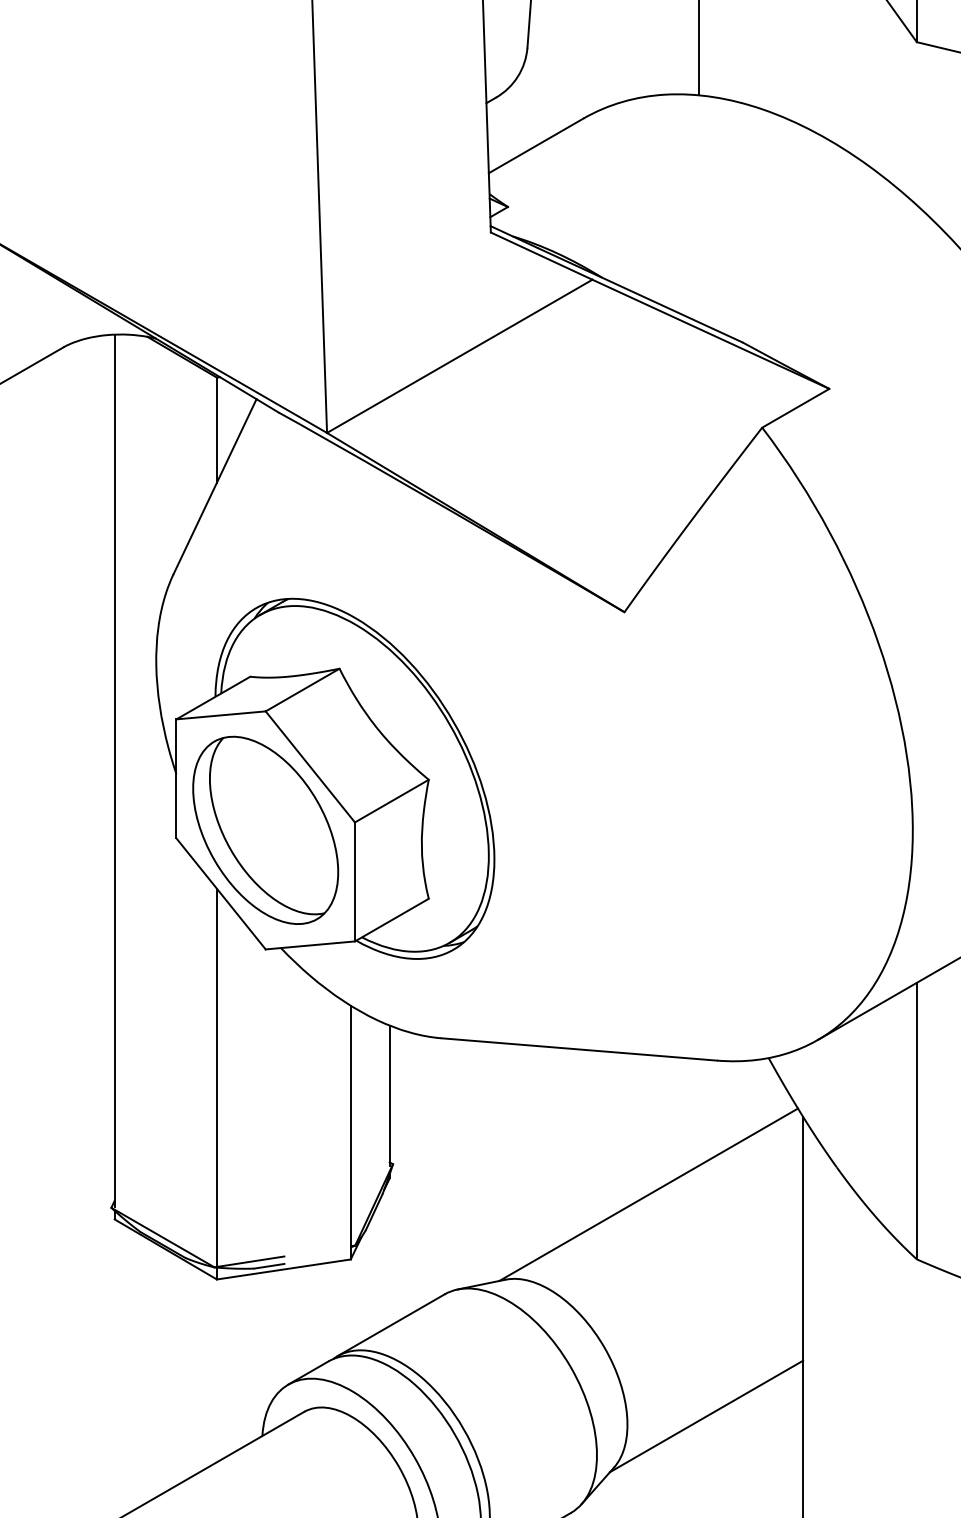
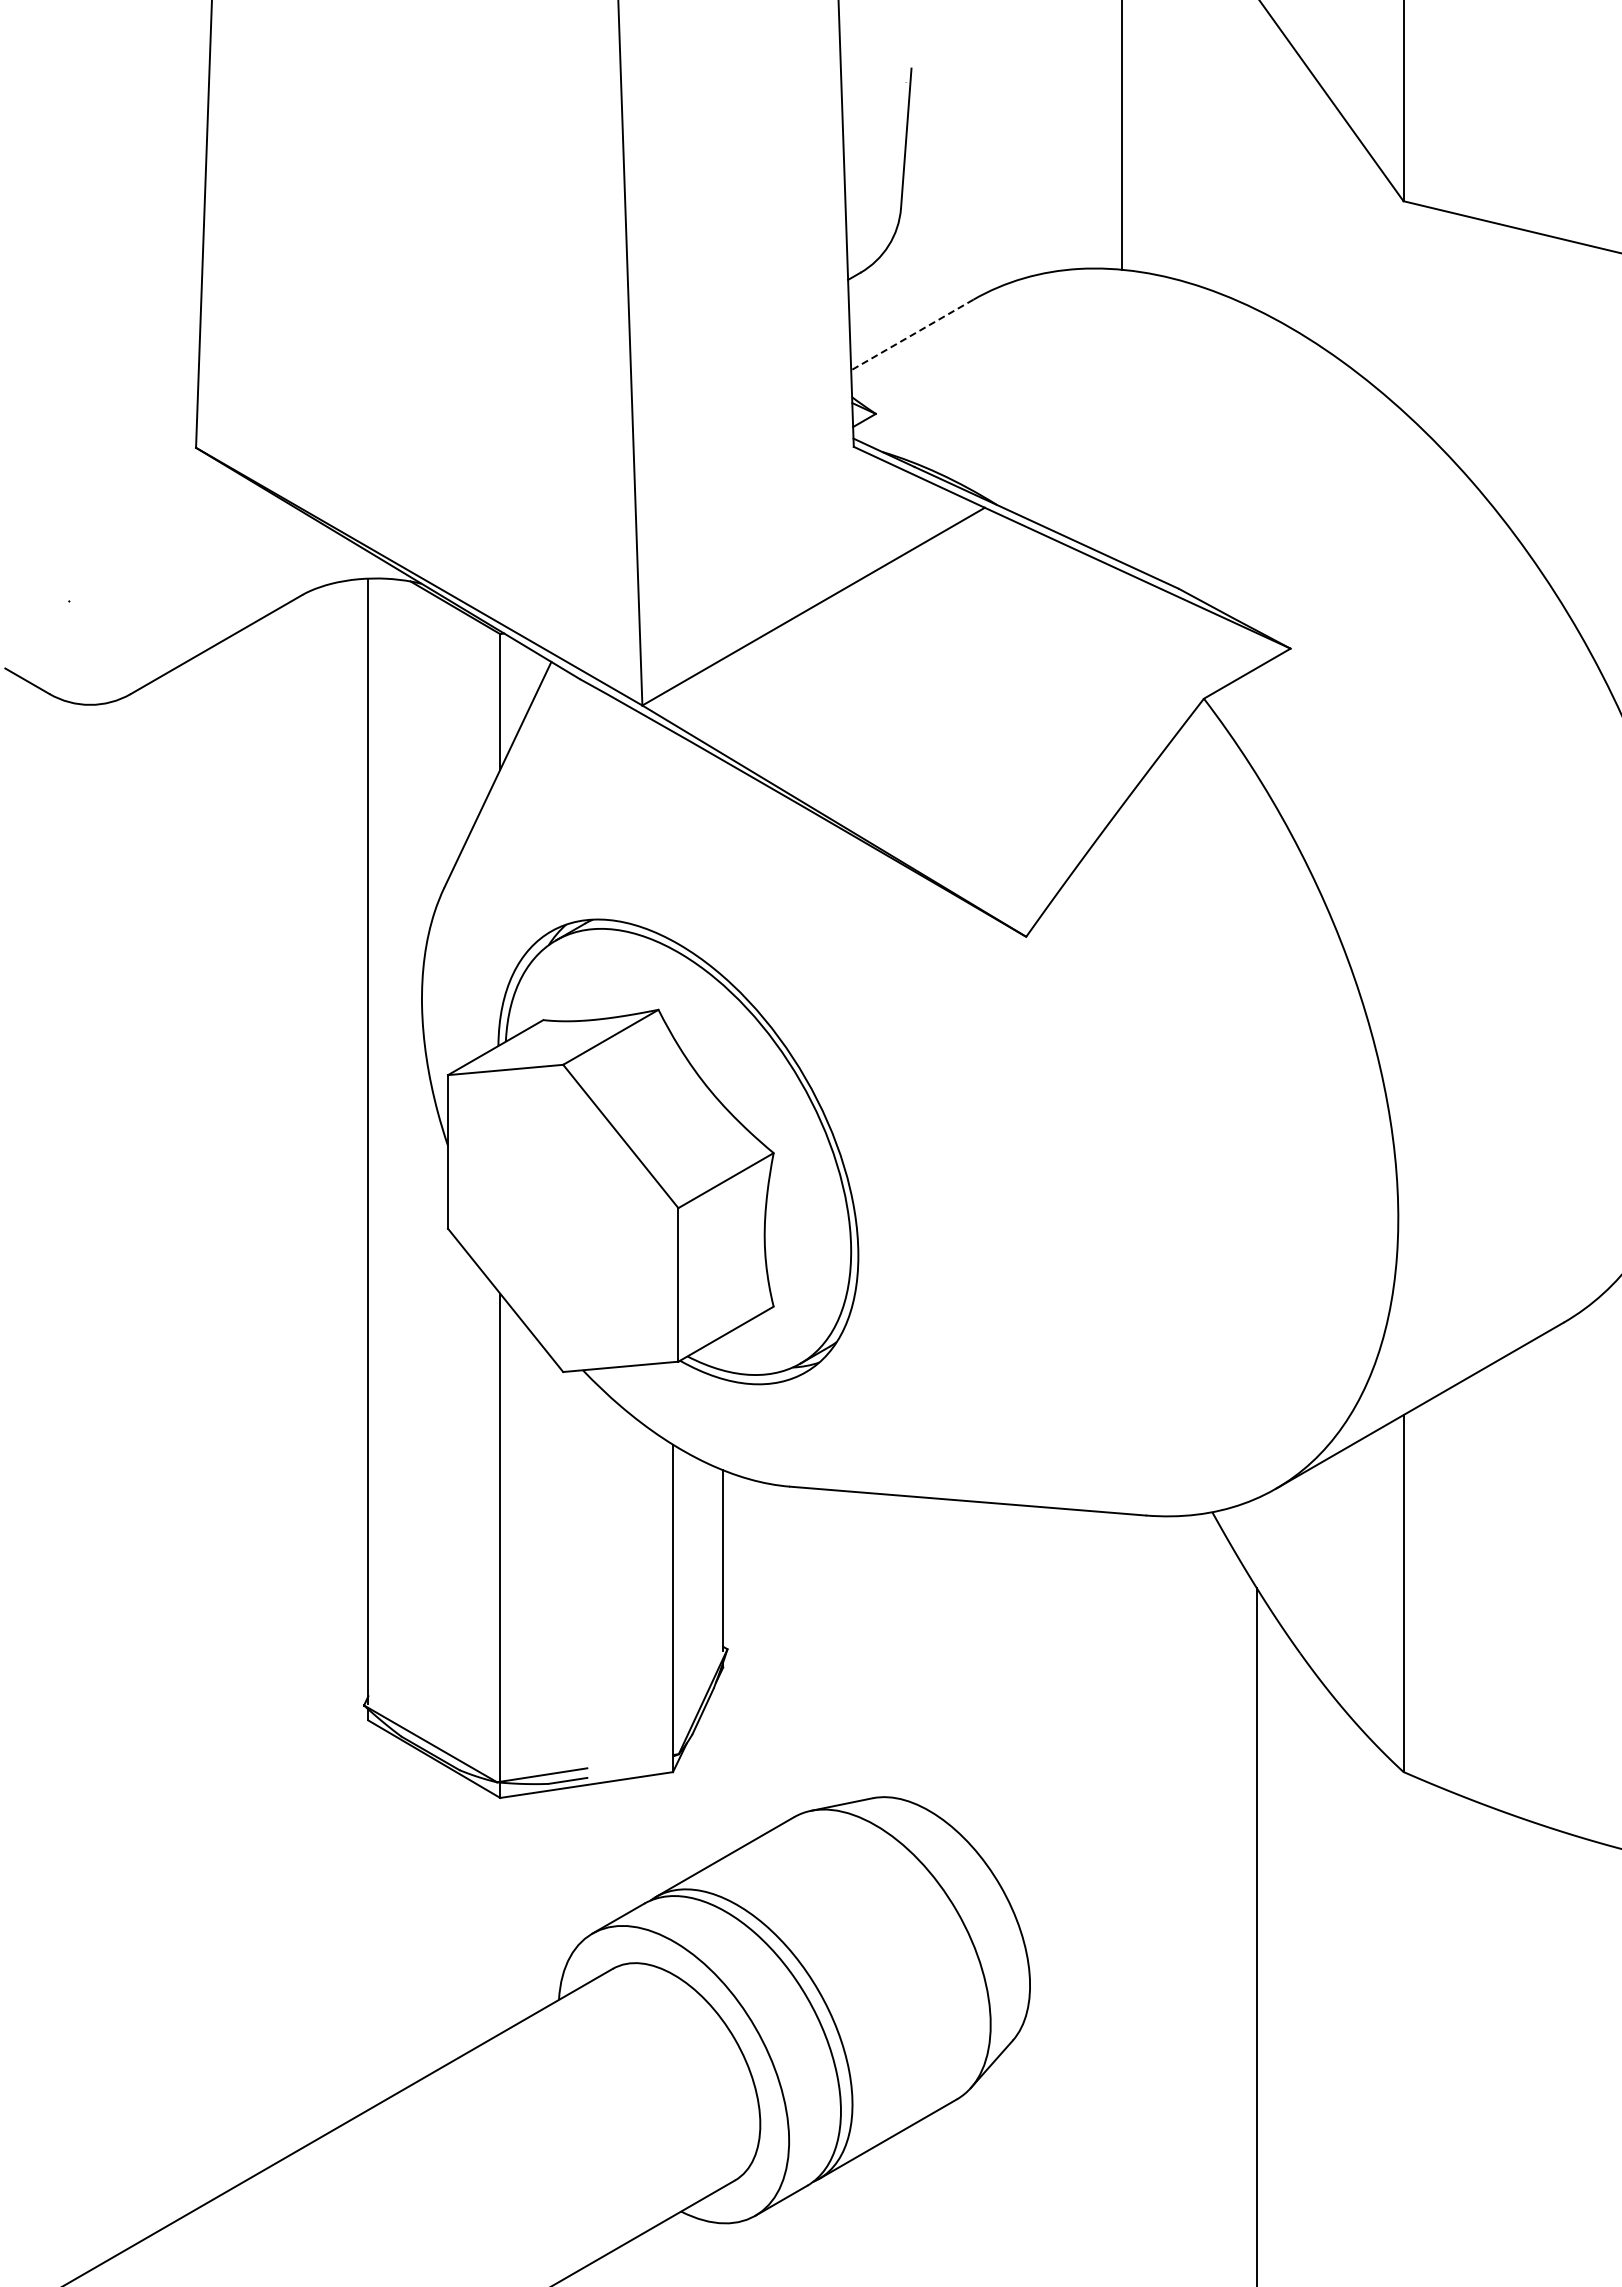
line: (536, 146) -> (912, 335), solid -> dashed
part: (265, 830) -> (562, 1218), removed
line: (648, 1194) -> (1057, 1688), removed
line: (706, 1416) -> (1131, 1974), removed

